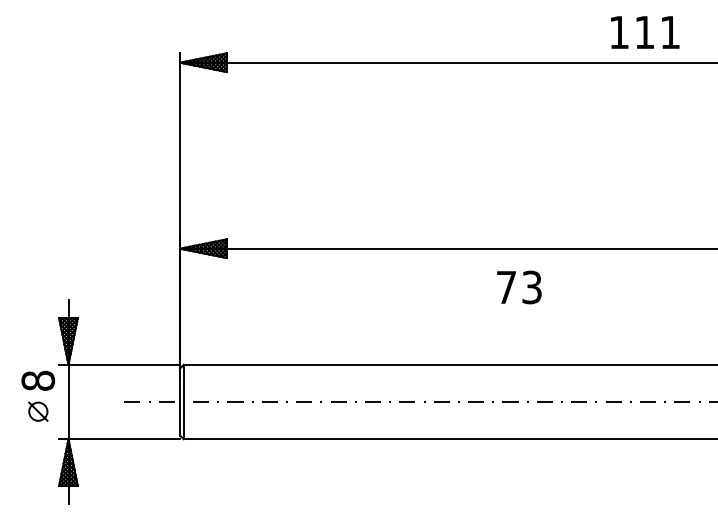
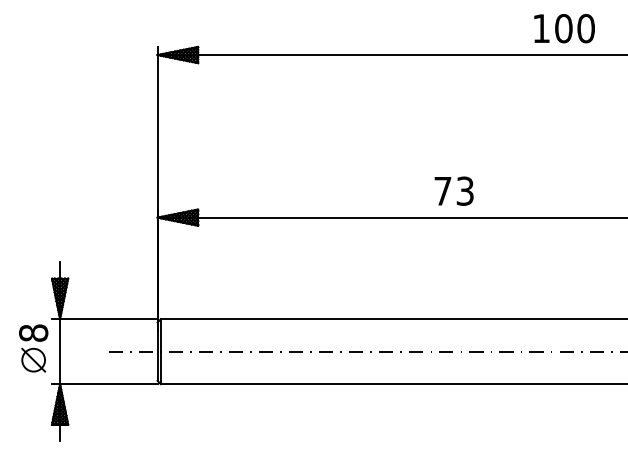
text: (657, 32) -> (574, 28), 111 -> 100
text: (519, 287) -> (454, 191), moved
part: (38, 411) -> (33, 359), size x1.43

